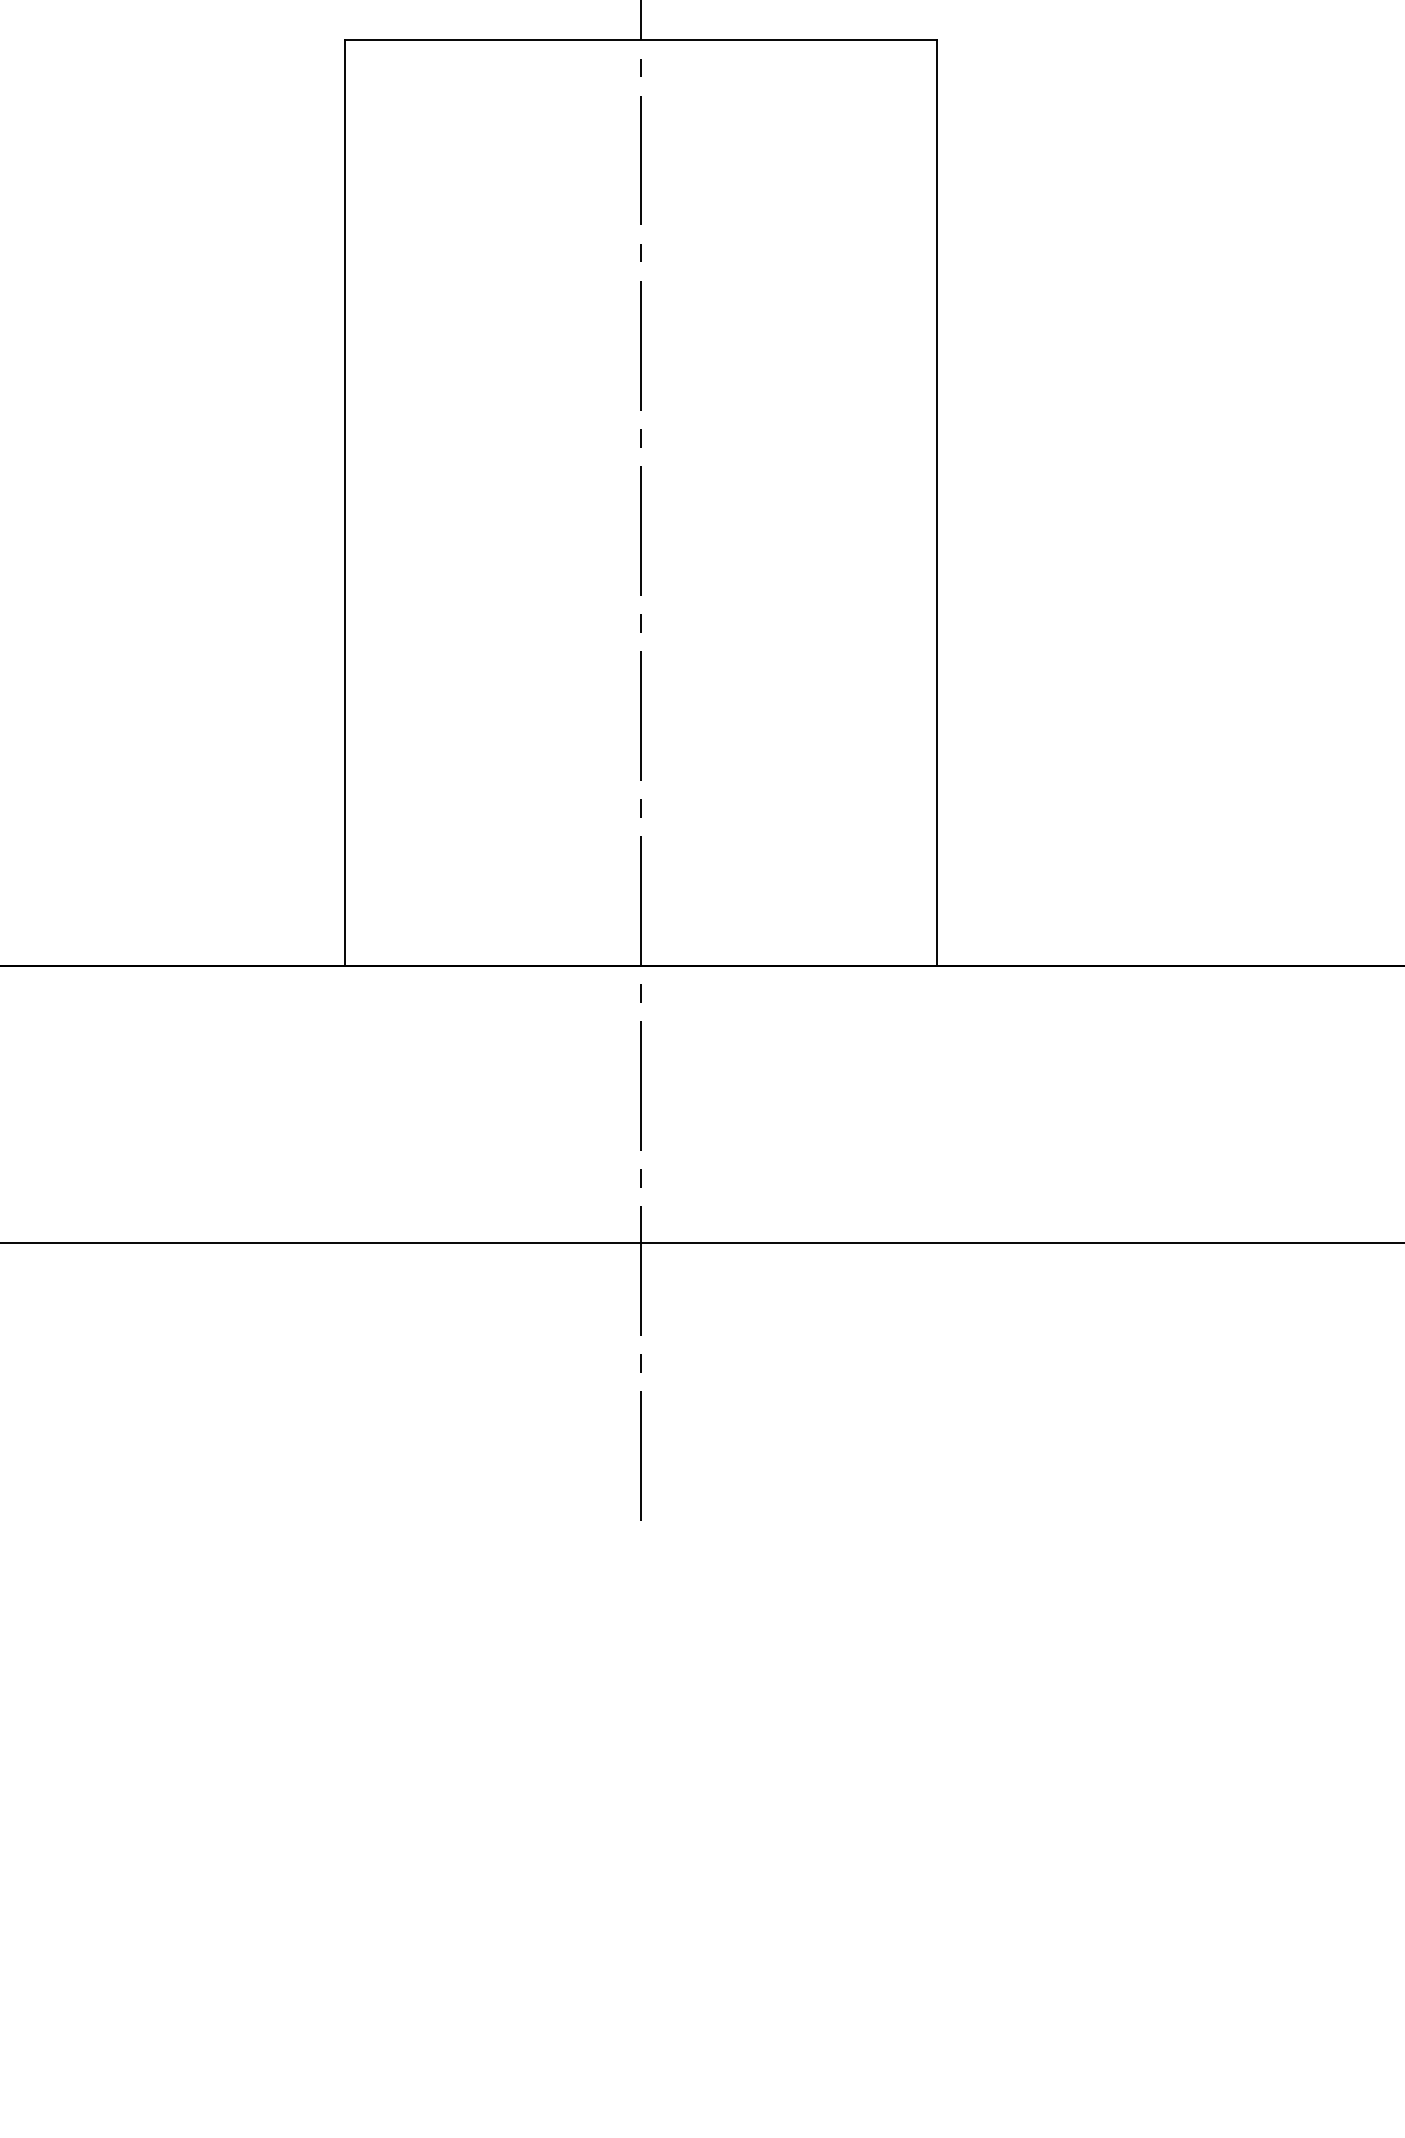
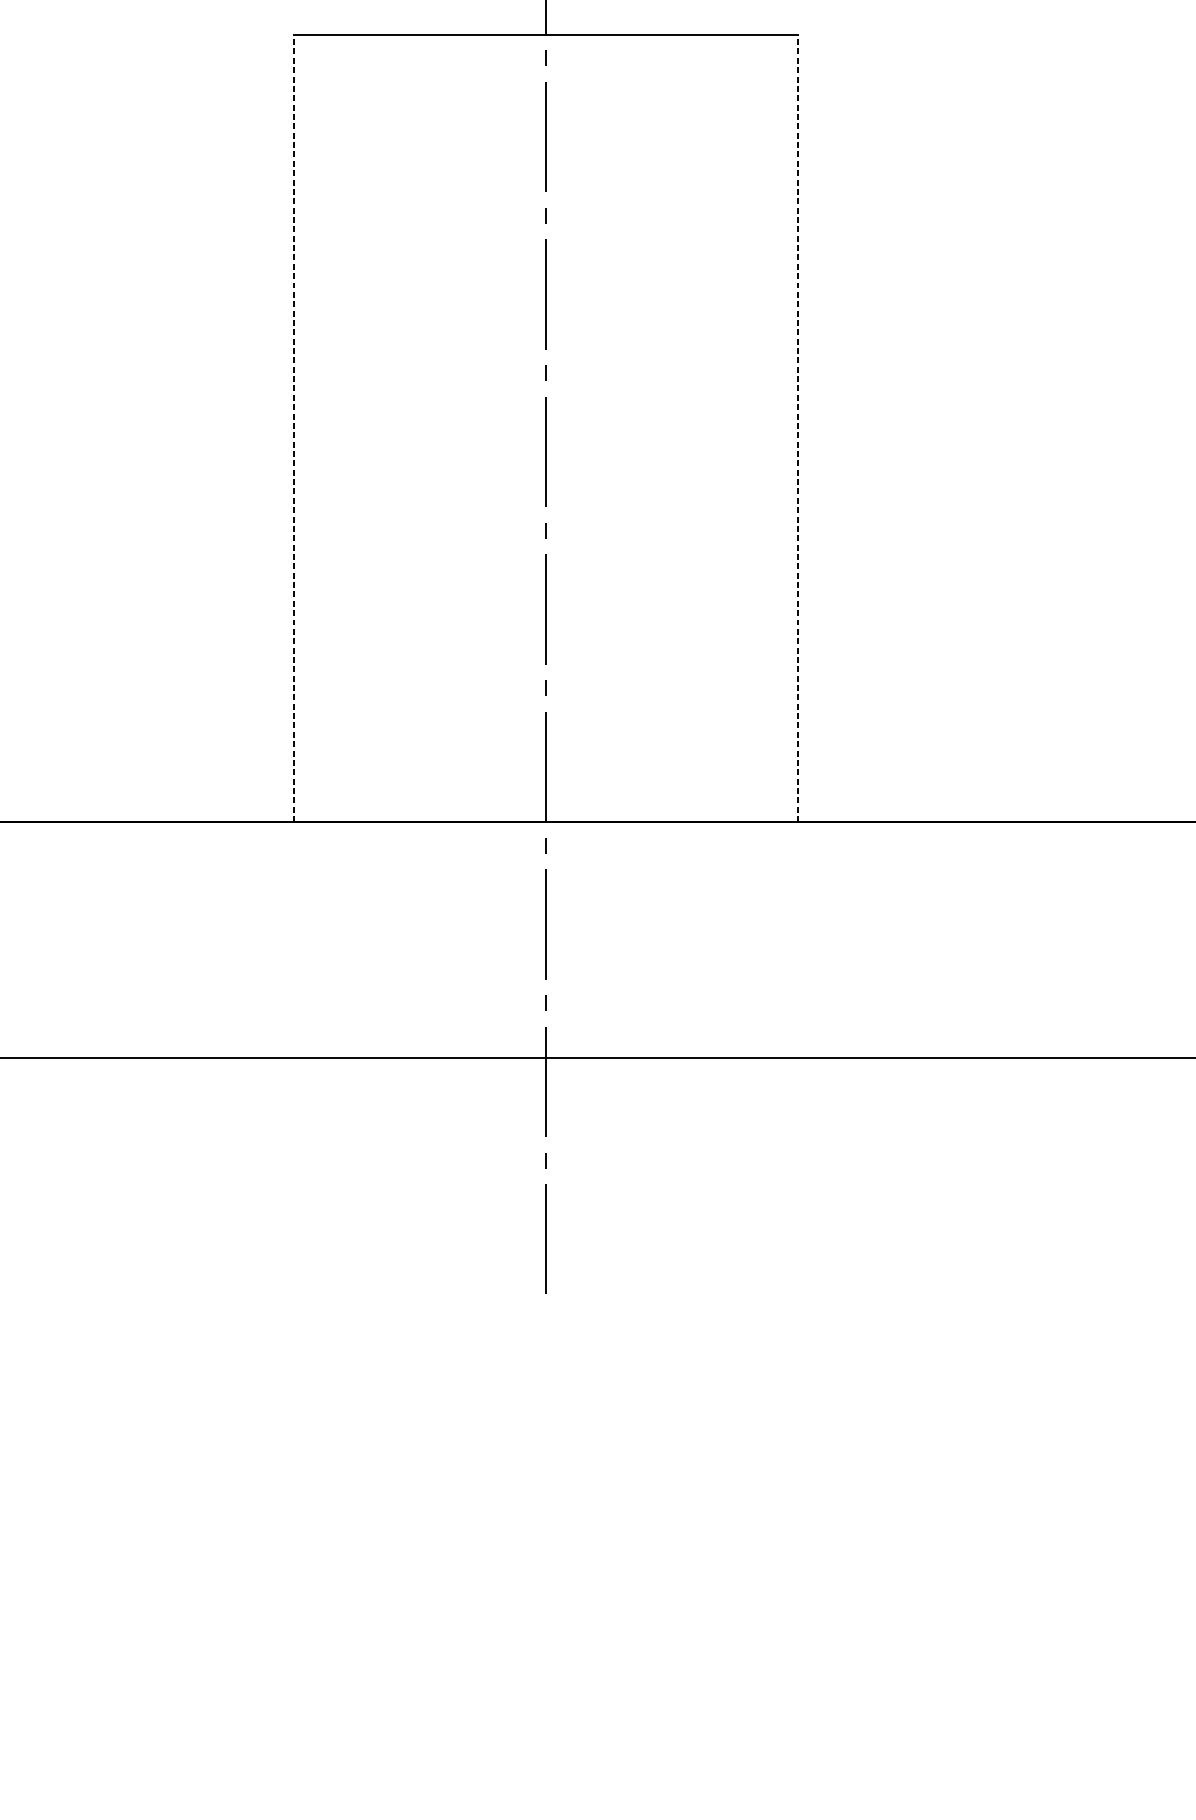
line: (345, 503) -> (294, 428), solid -> dashed
line: (937, 503) -> (797, 428), solid -> dashed

